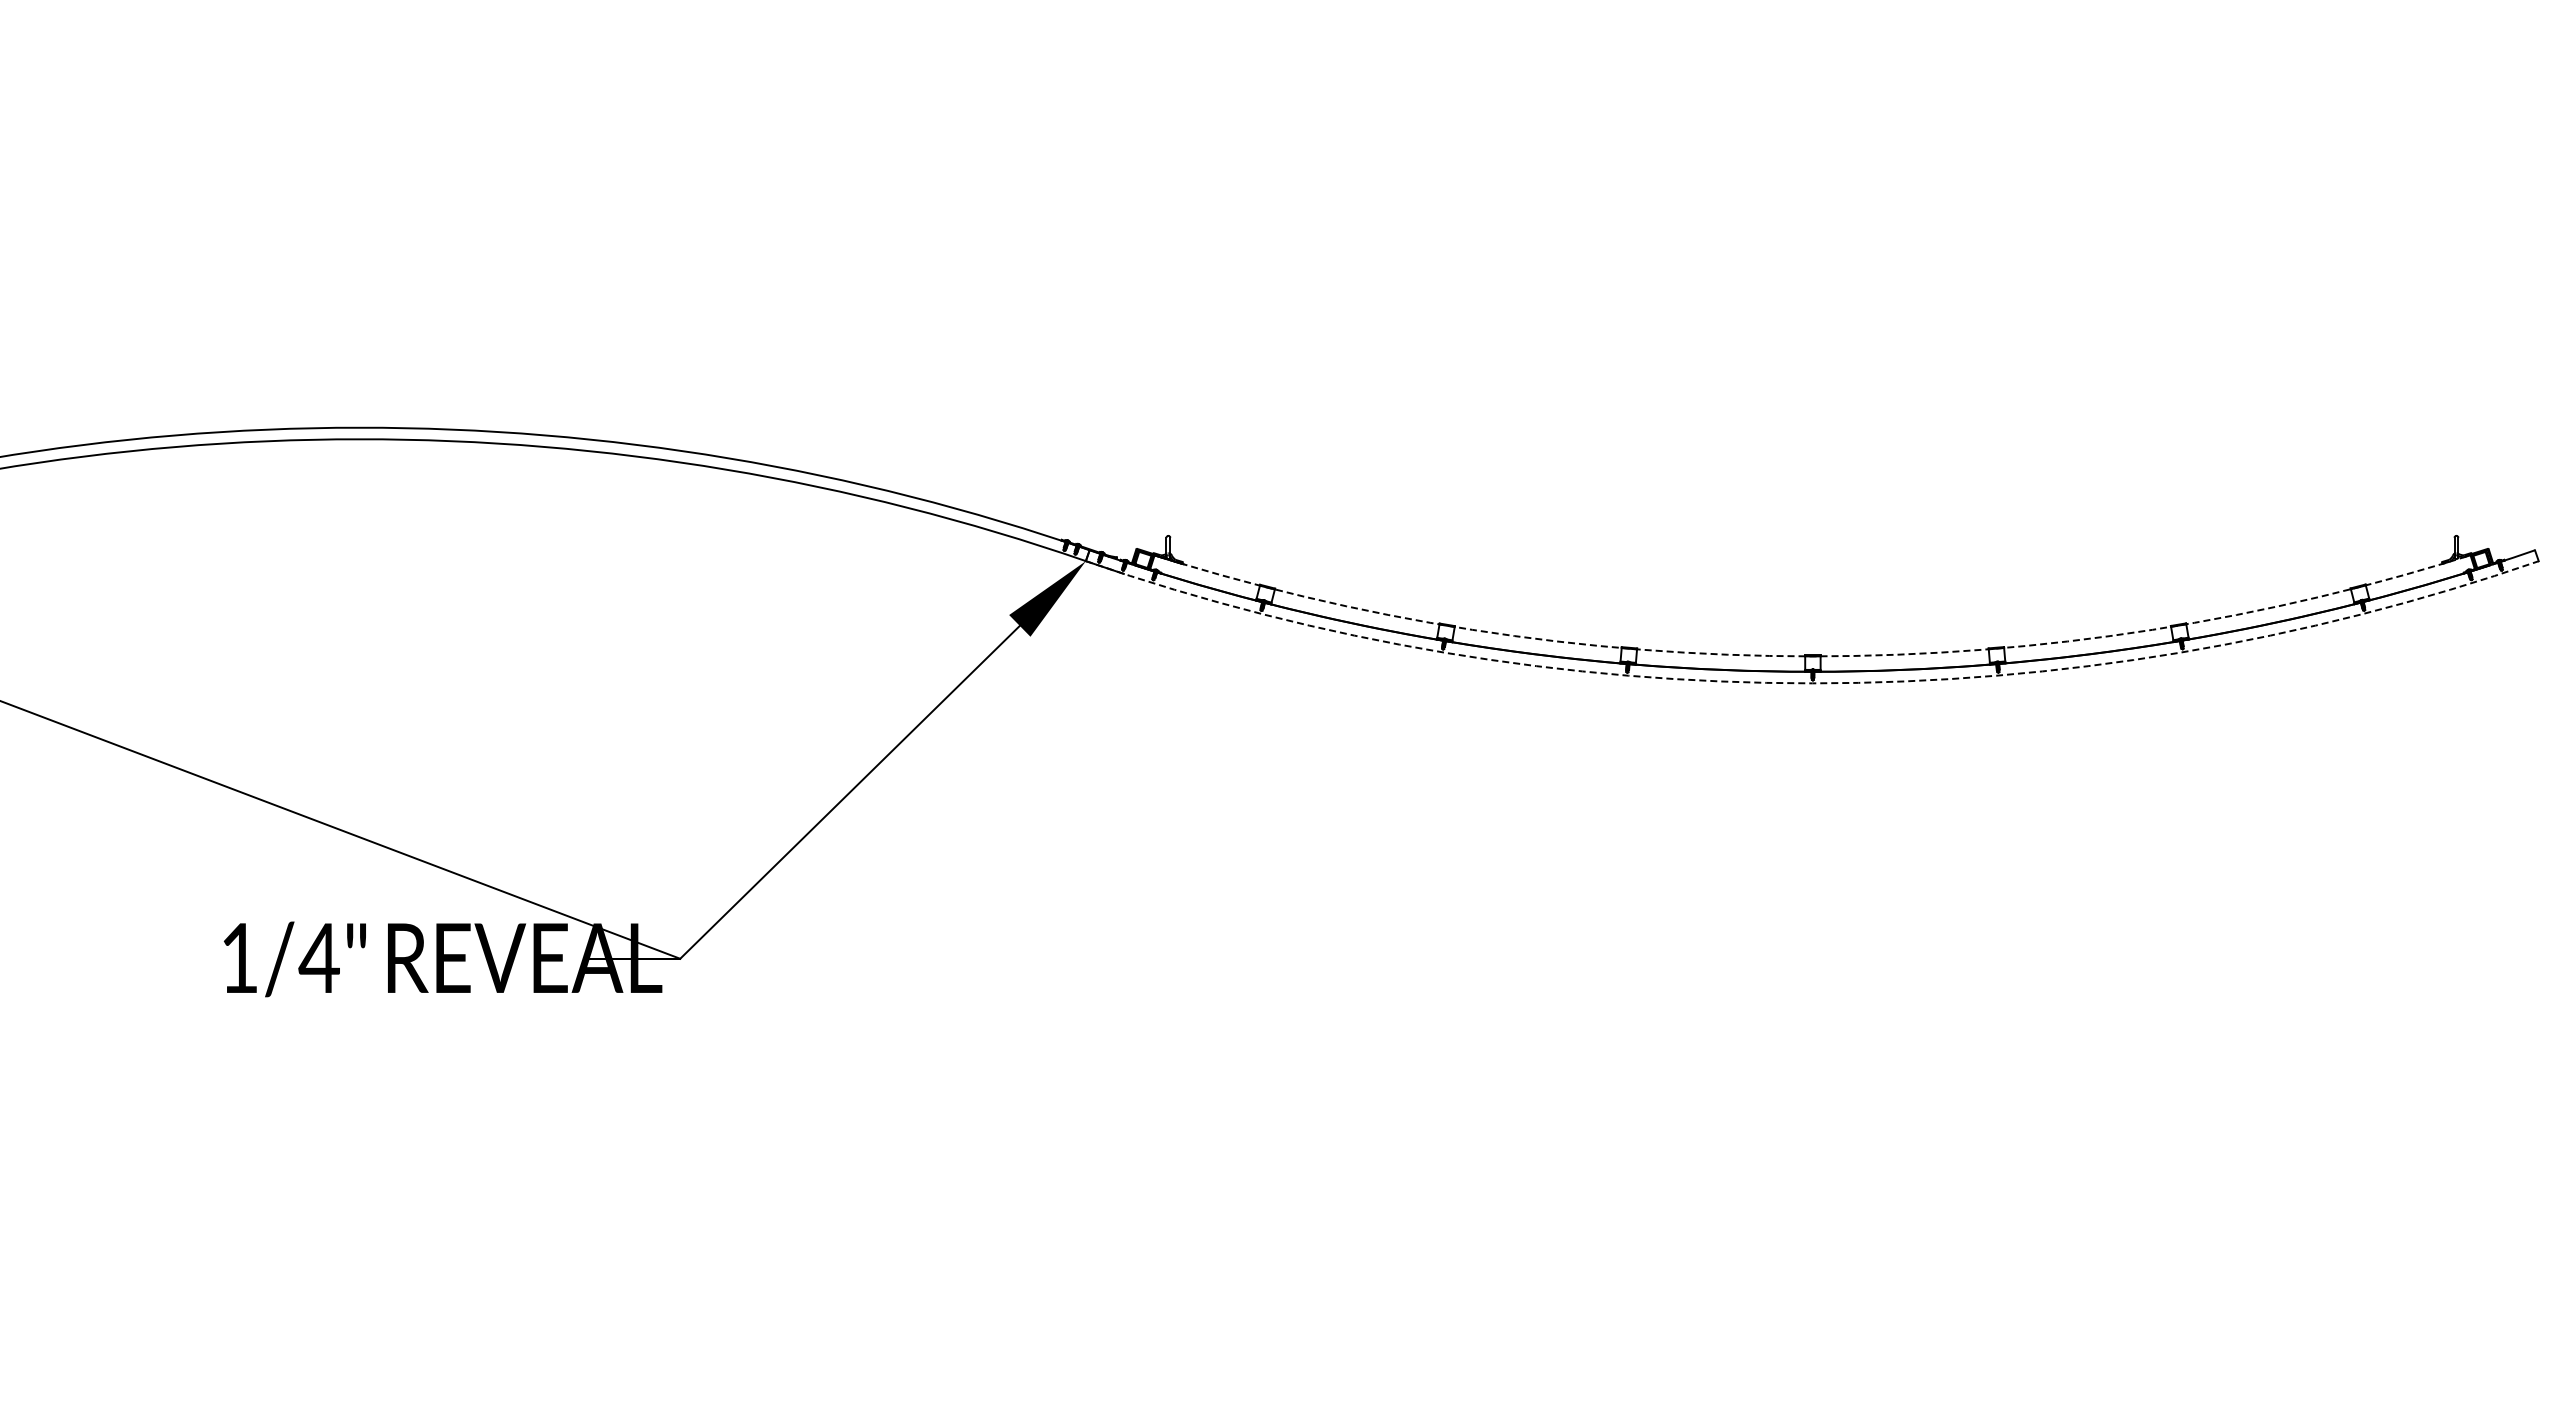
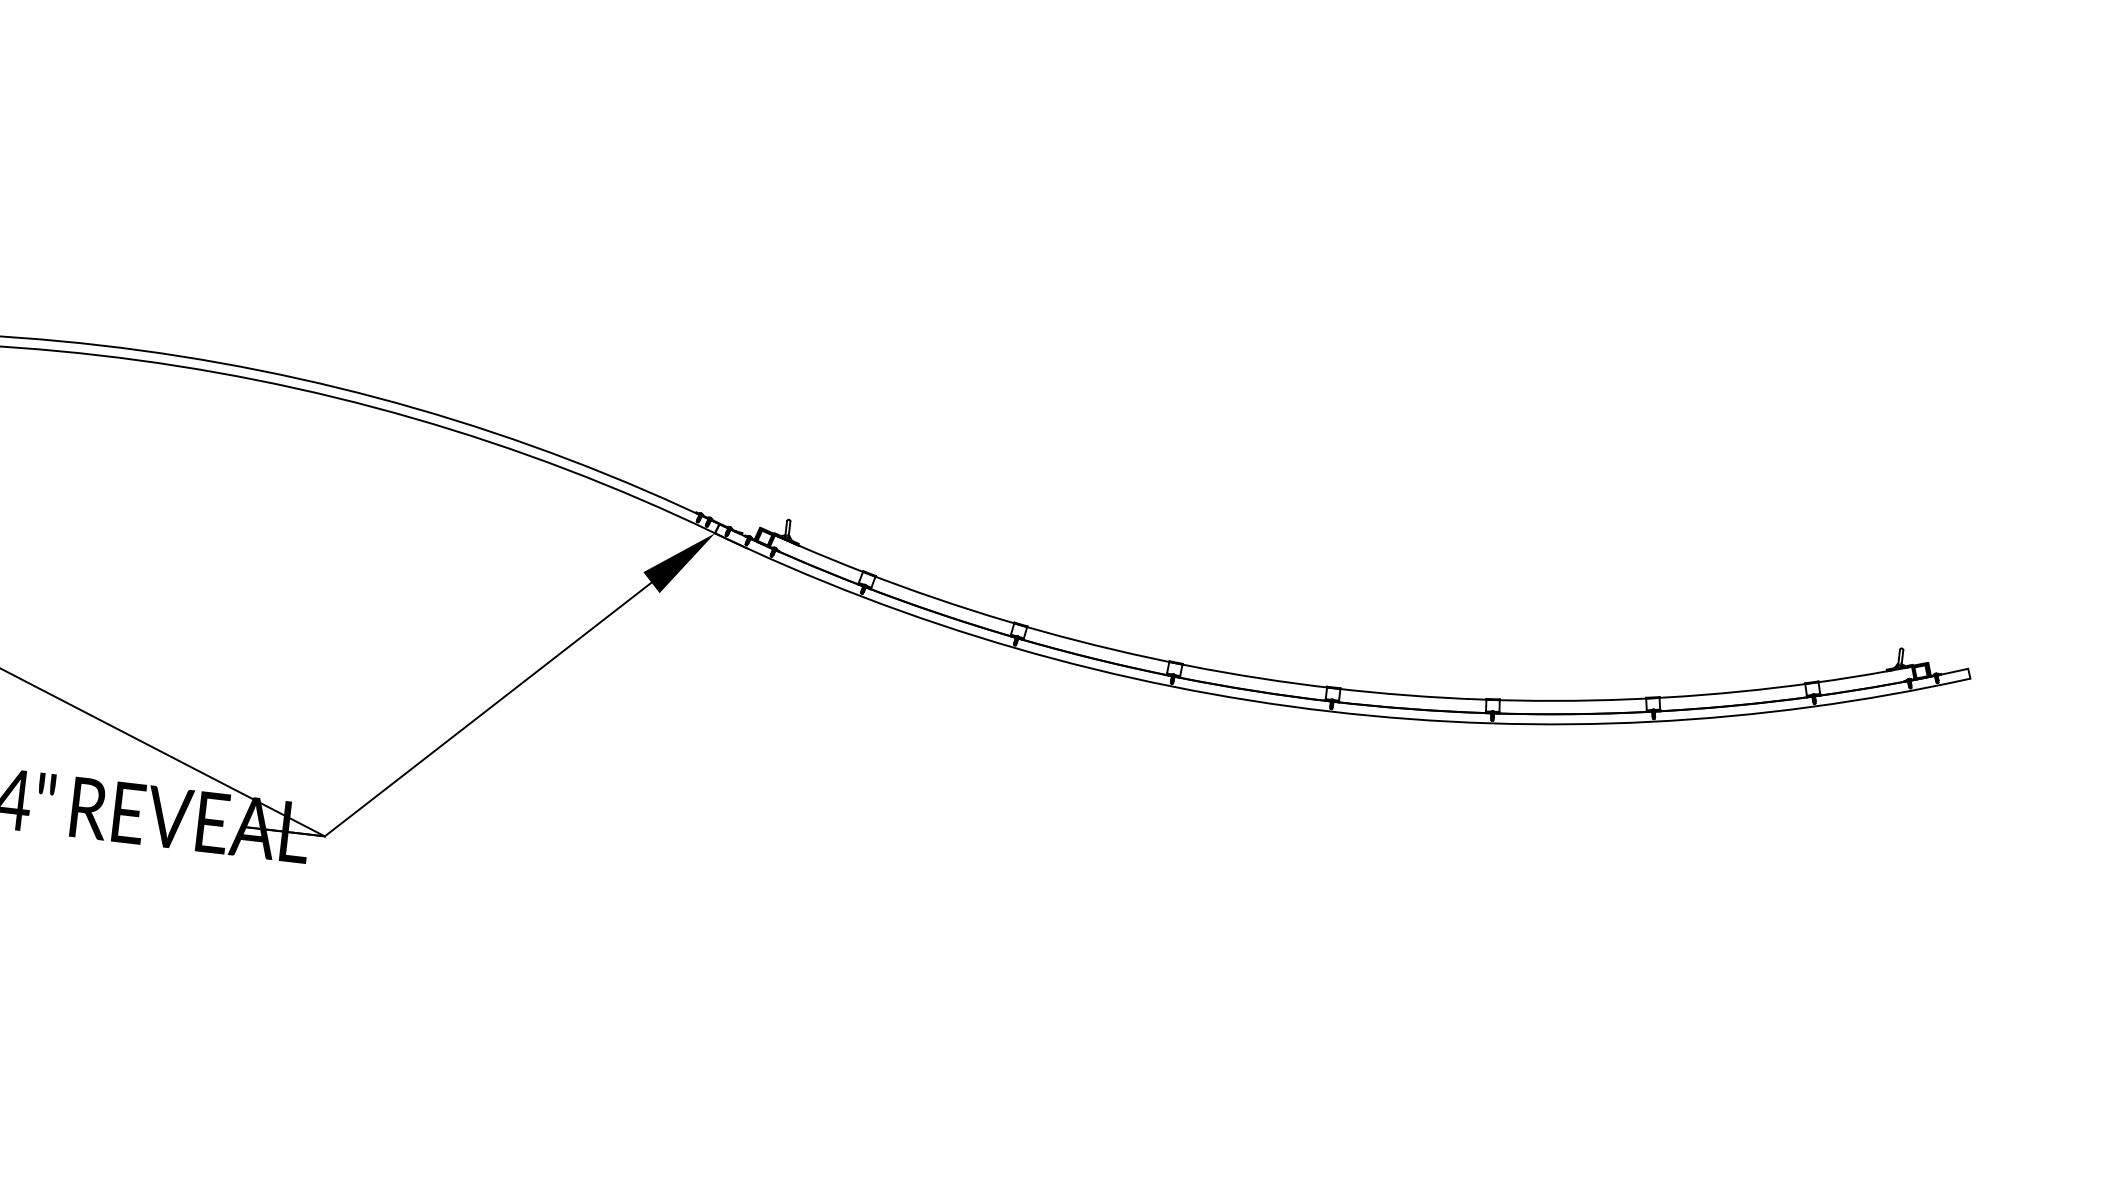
arc: (1812, 656) -> (1333, 688), dashed -> solid
arc: (1812, 683) -> (1330, 711), dashed -> solid

